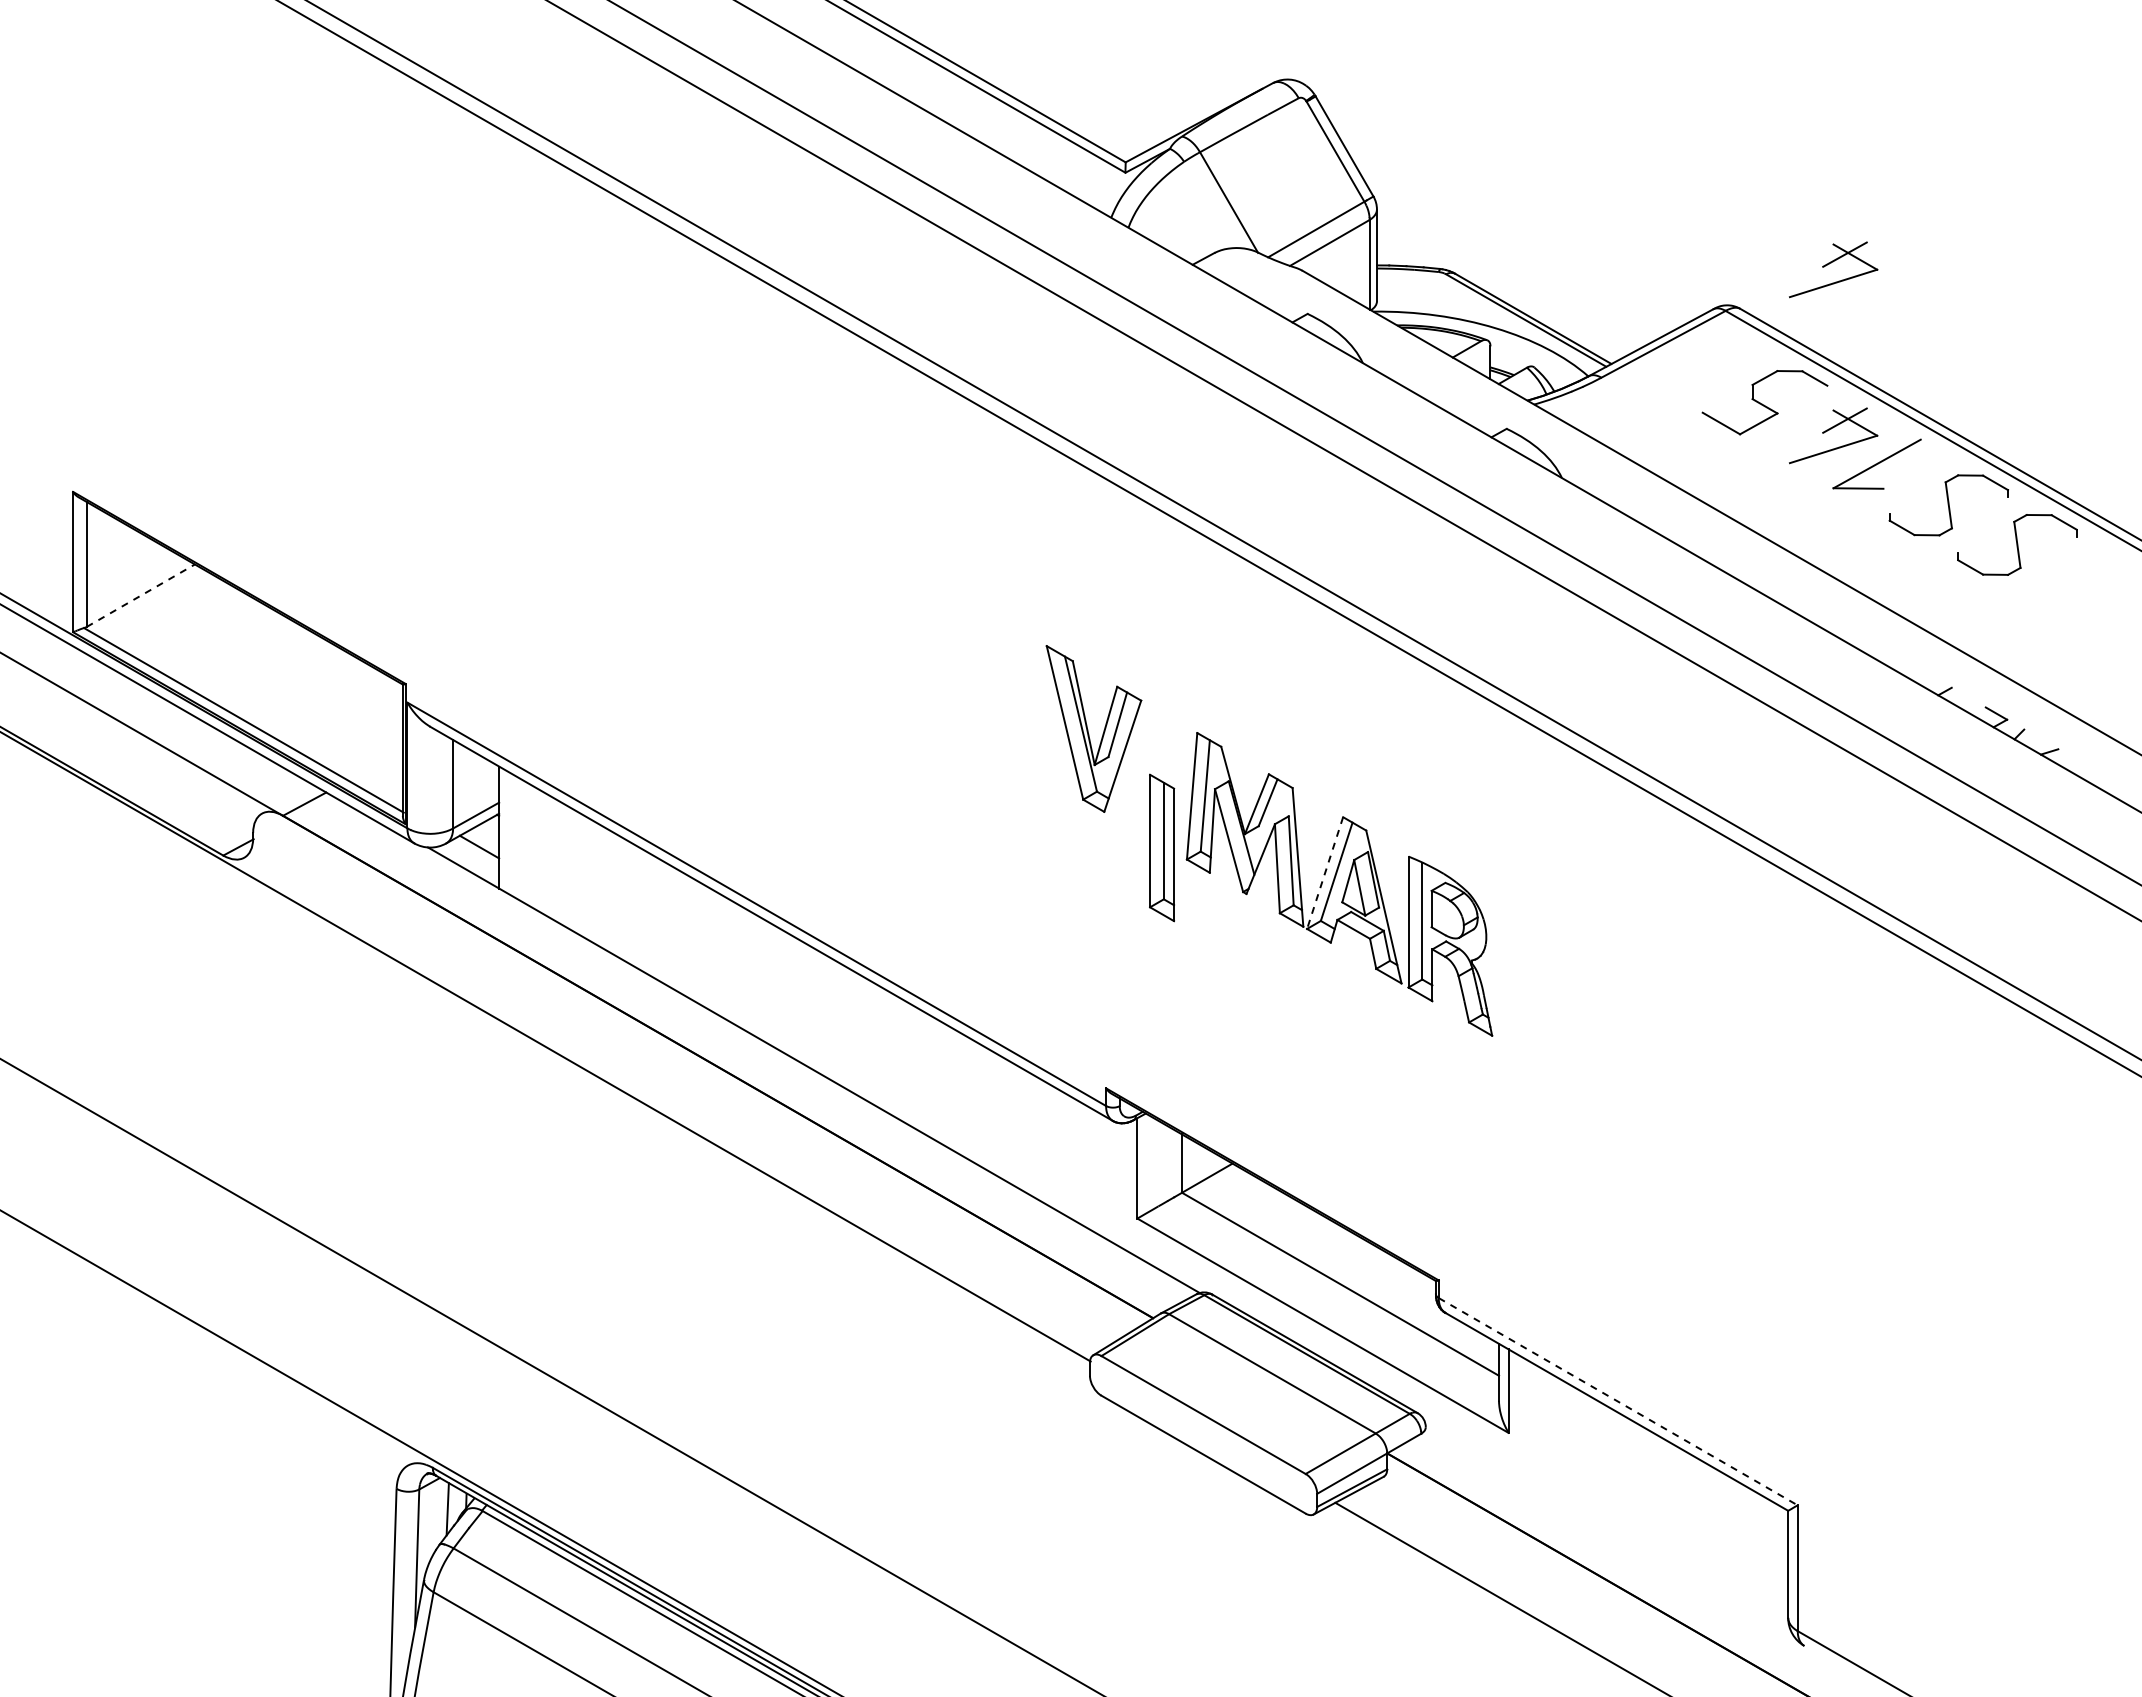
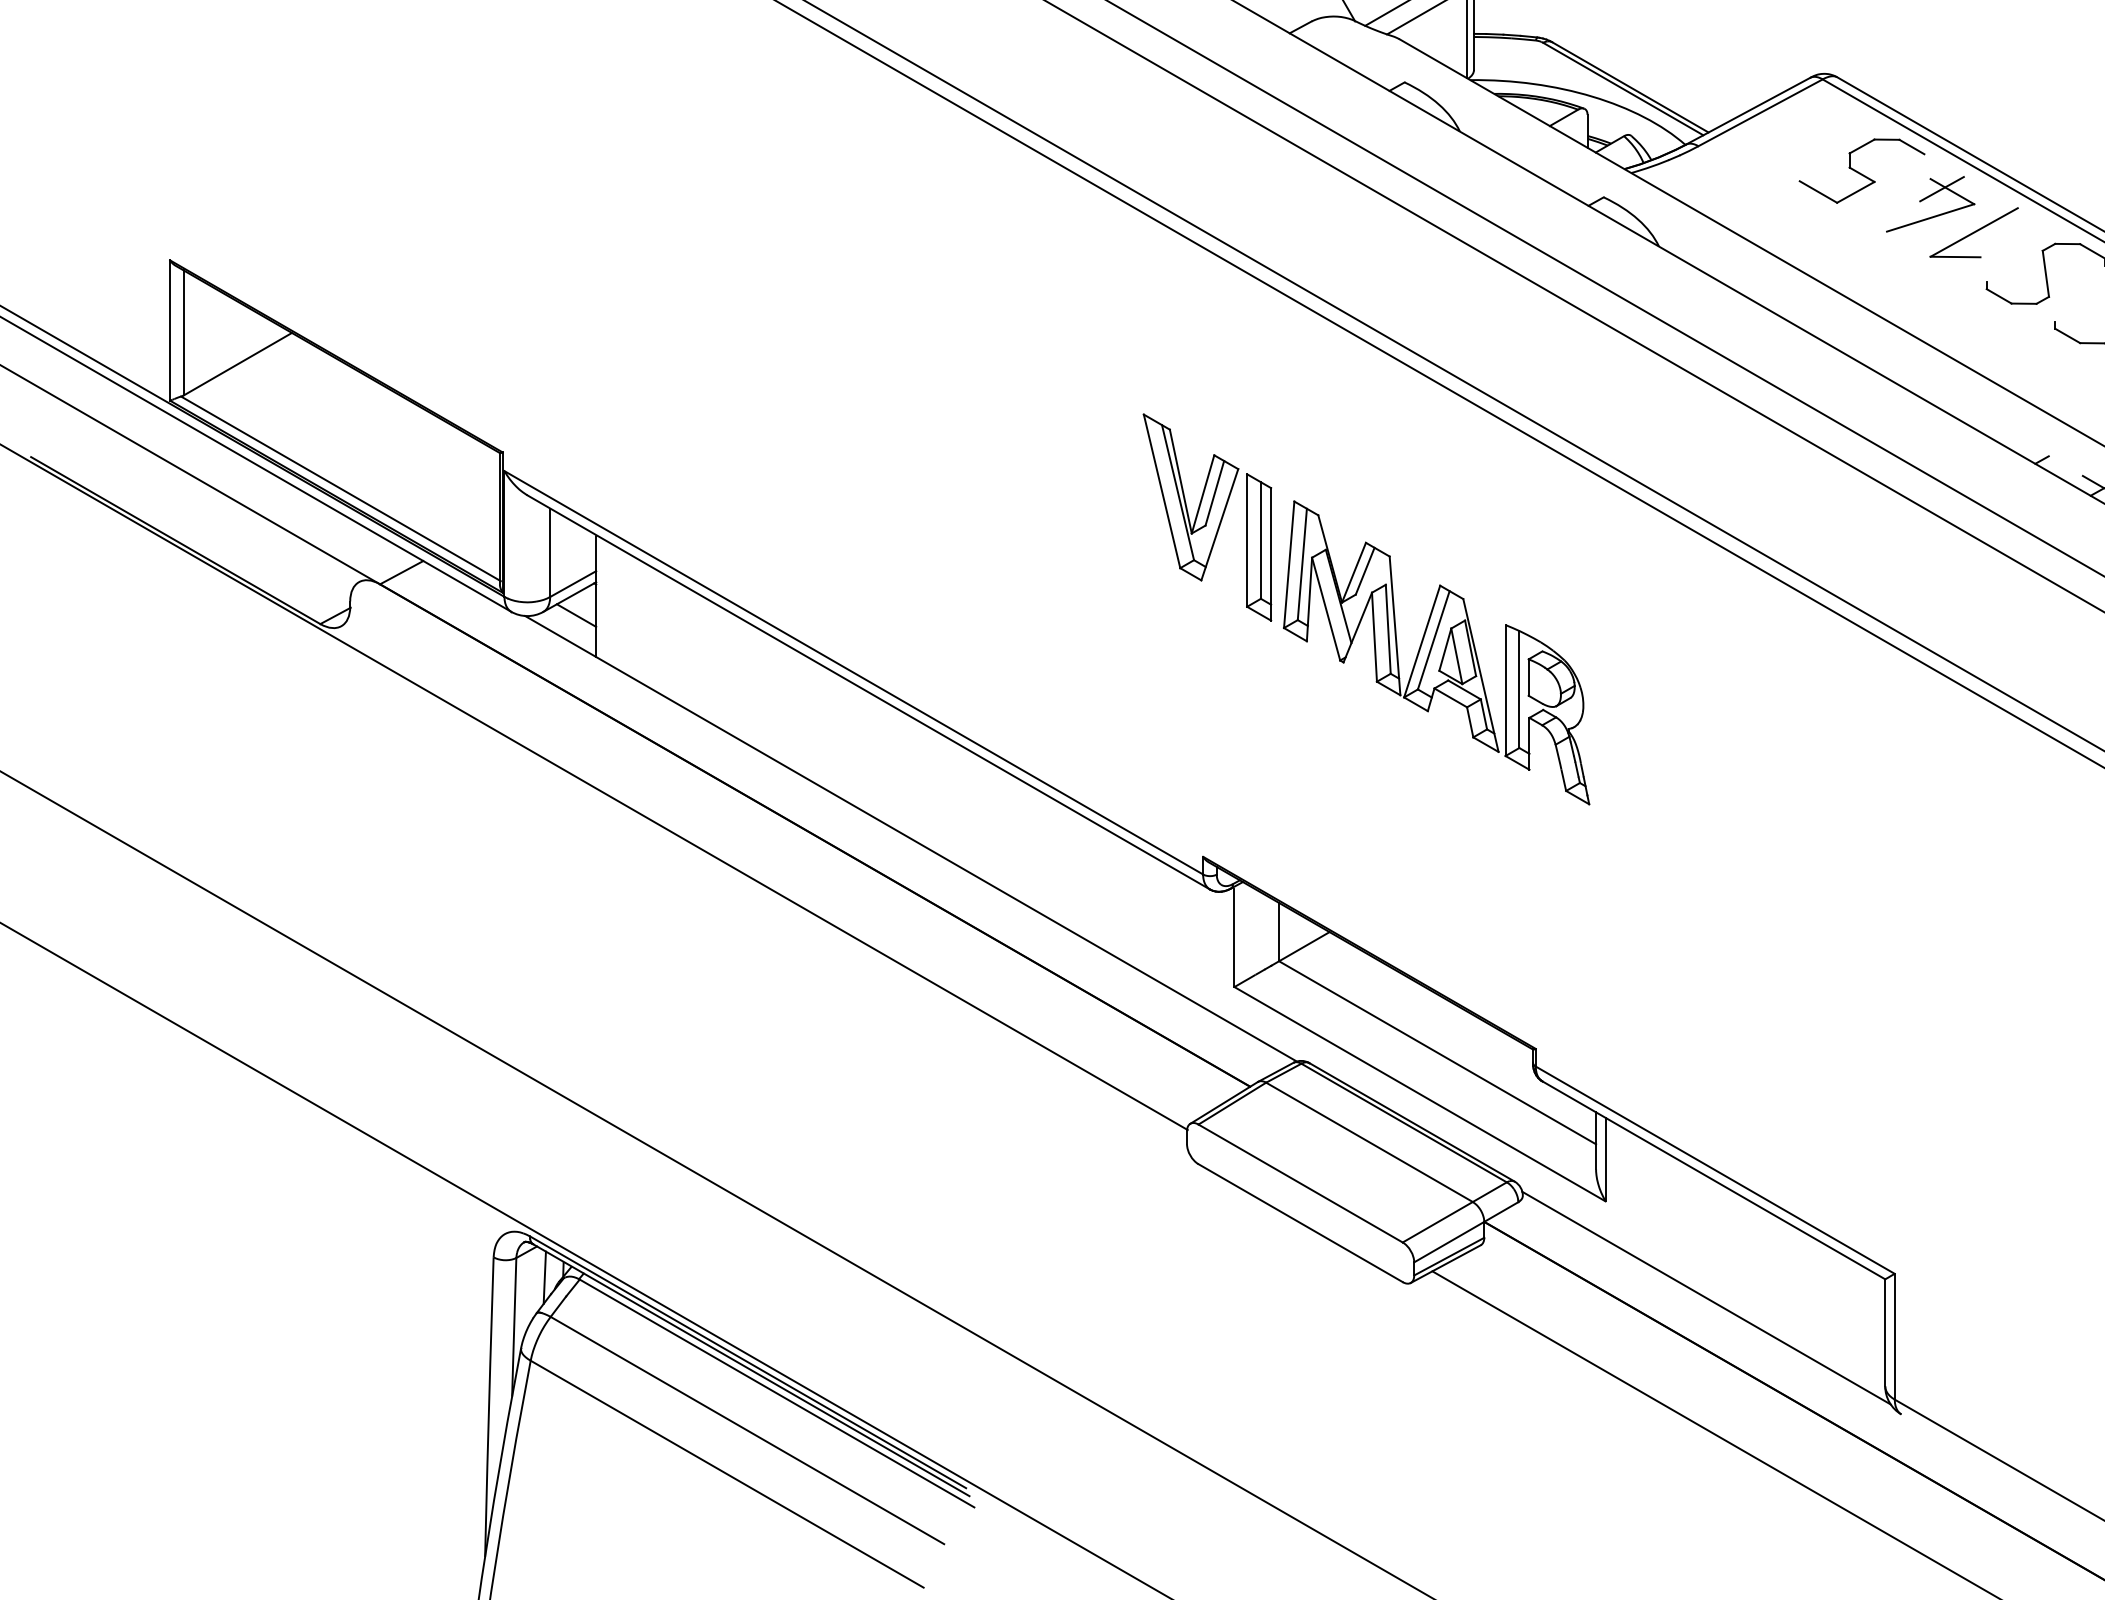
part: (1831, 263) -> (1928, 32), removed
line: (141, 595) -> (238, 364), dashed -> solid
part: (1162, 847) -> (1259, 547), moved
line: (1325, 873) -> (1422, 642), dashed -> solid
line: (1618, 1401) -> (1715, 1170), dashed -> solid
line: (1609, 1529) -> (1706, 1298), added

